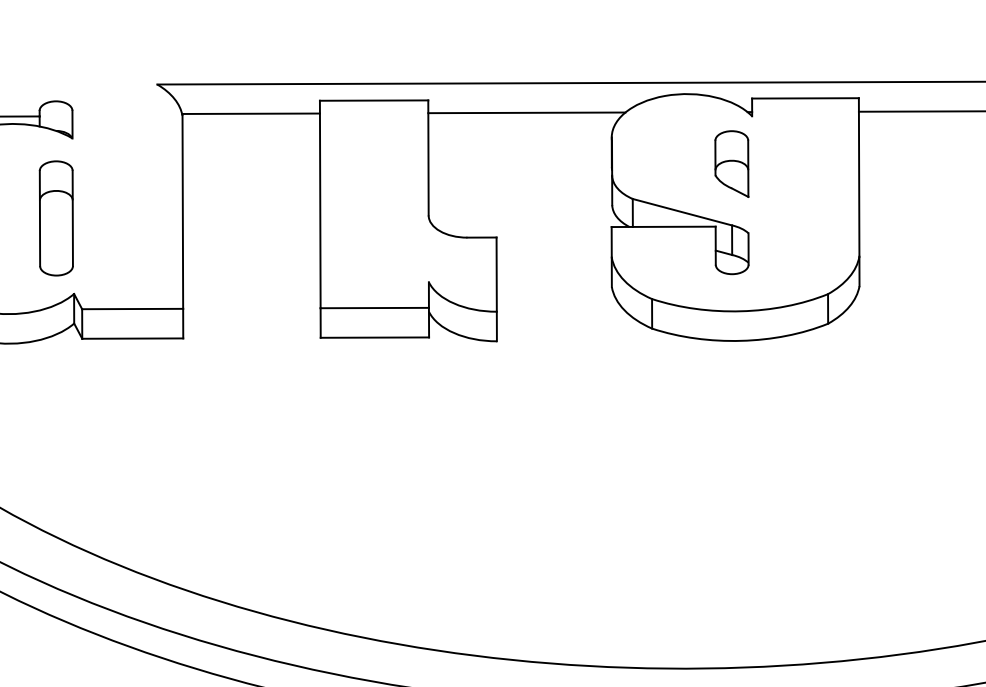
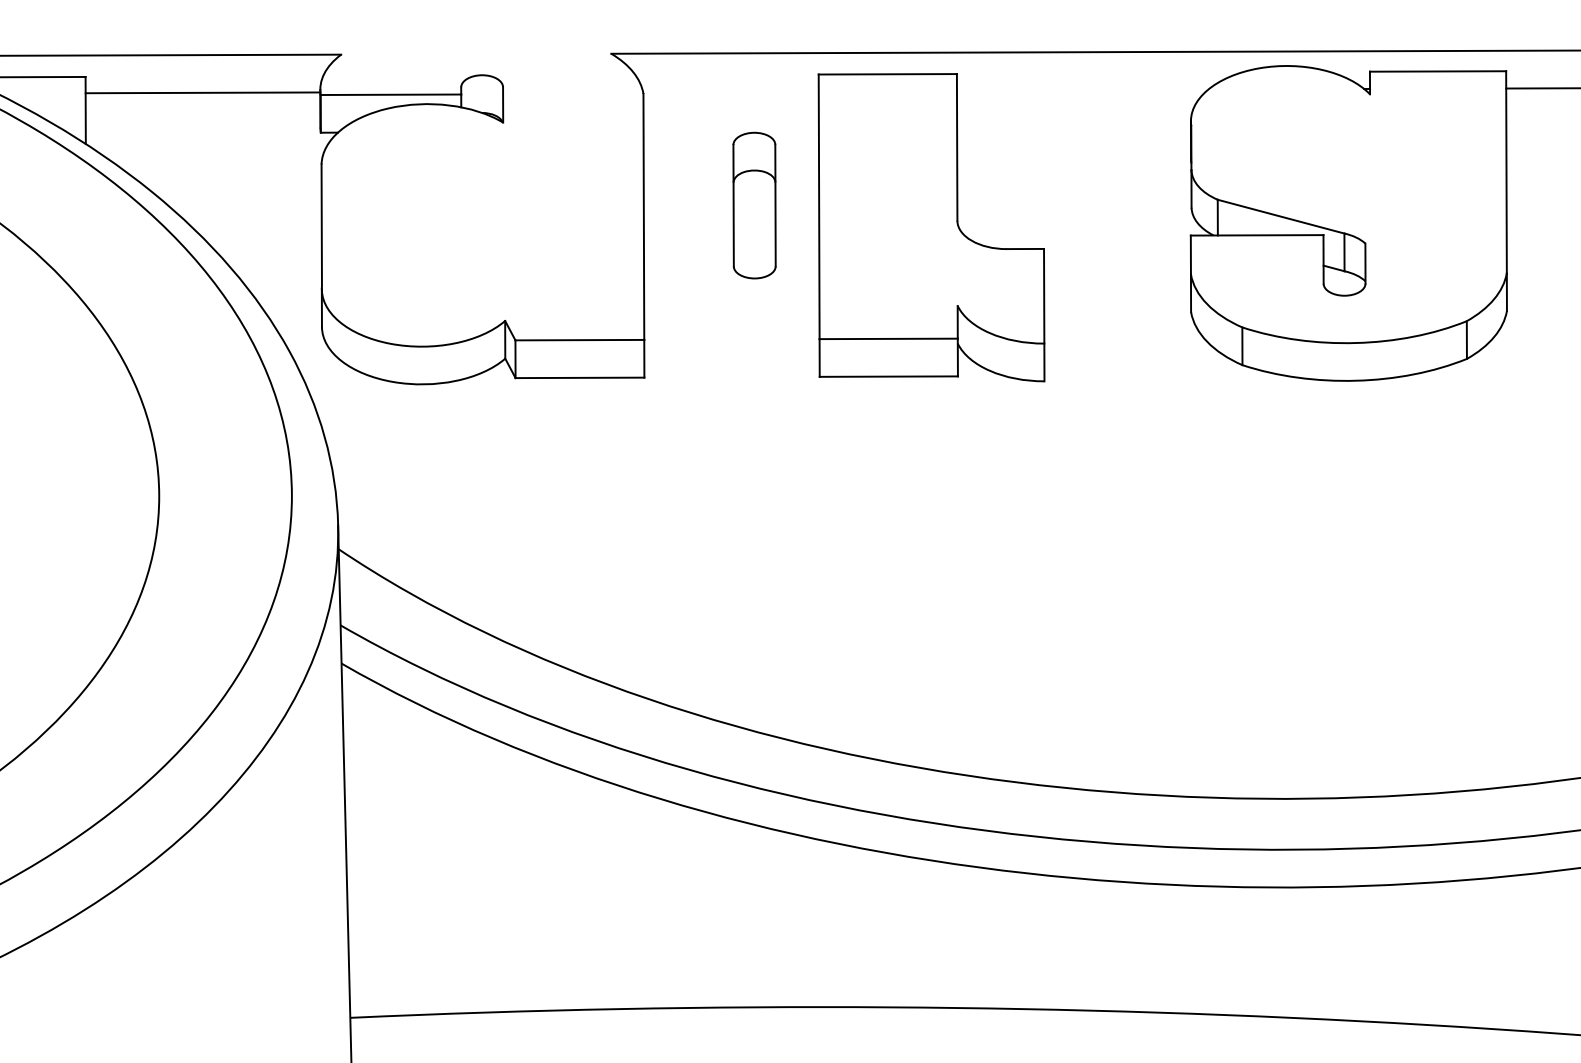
line: (526, 112) -> (1082, 89), removed
line: (250, 113) -> (730, 90), removed
part: (732, 164) -> (1344, 155), removed
part: (56, 218) -> (754, 205), moved

